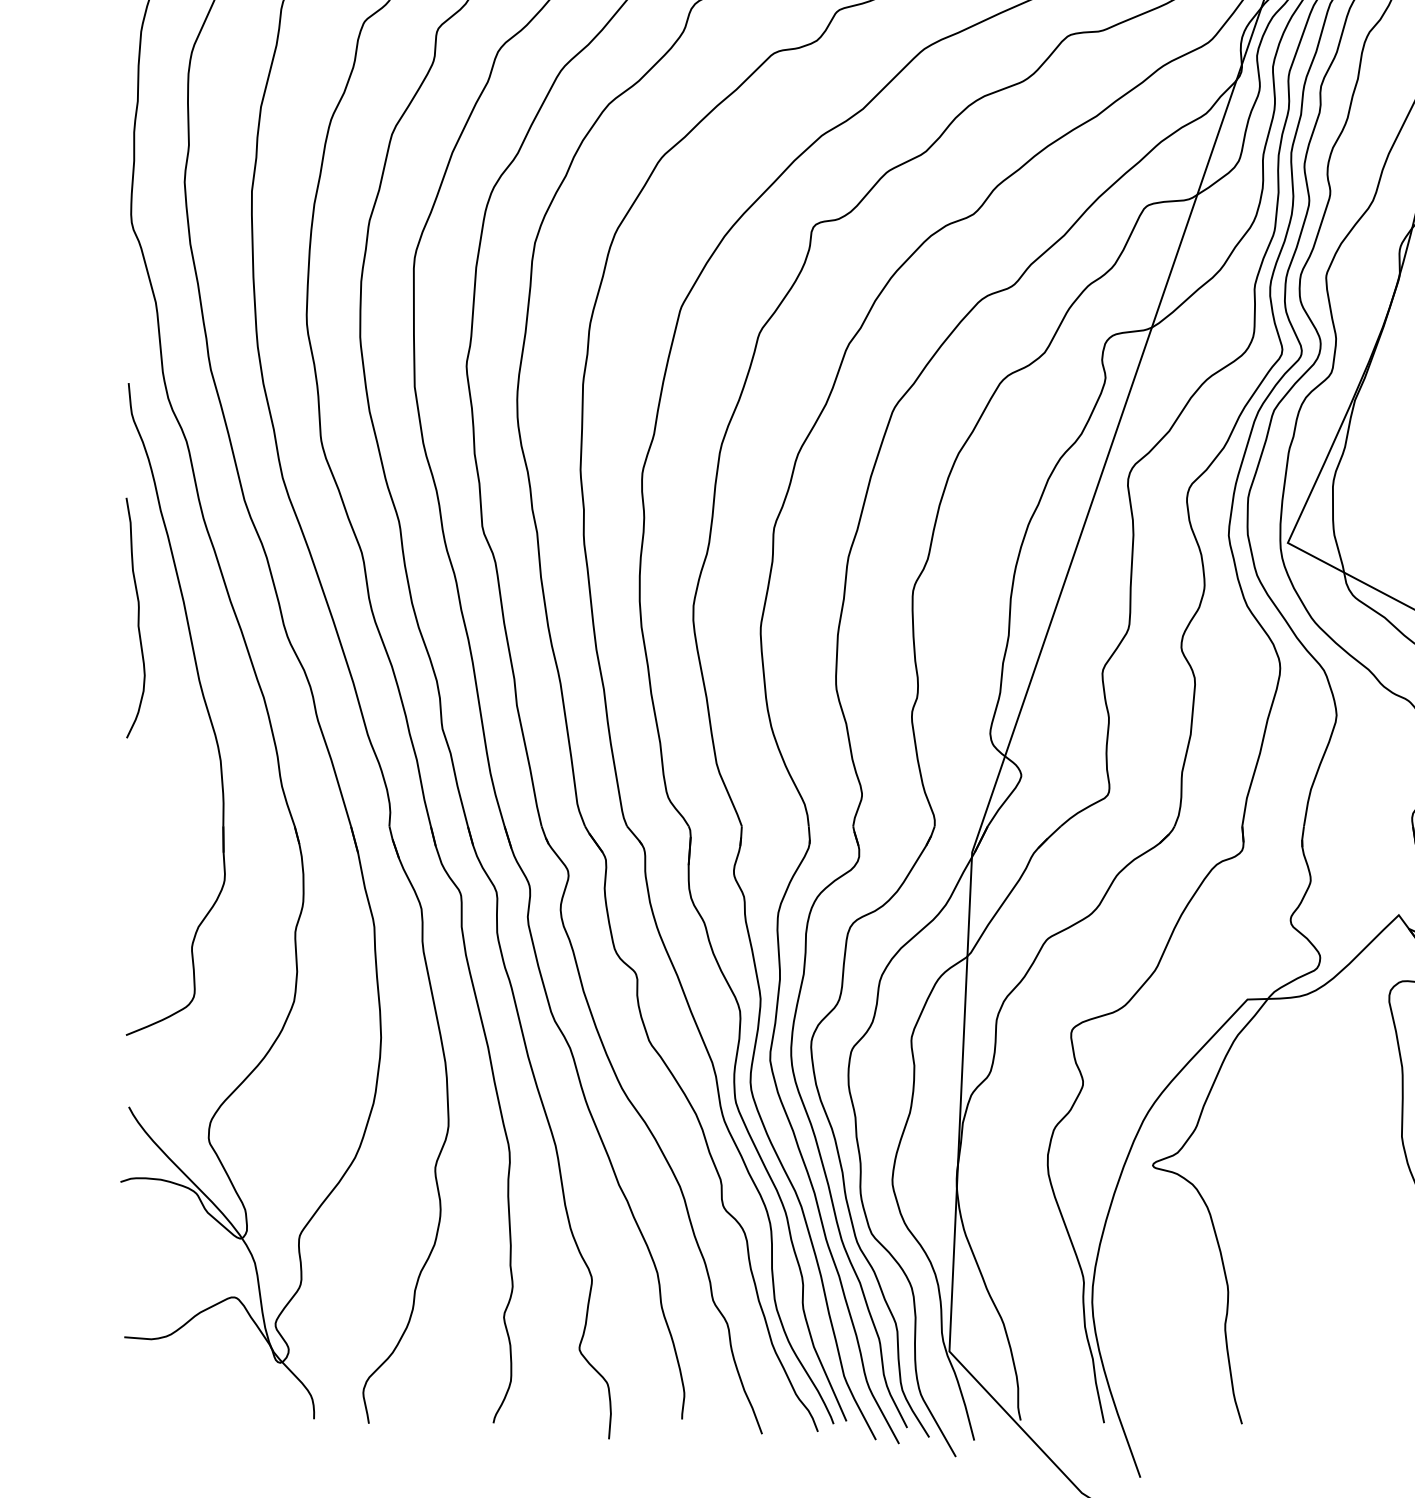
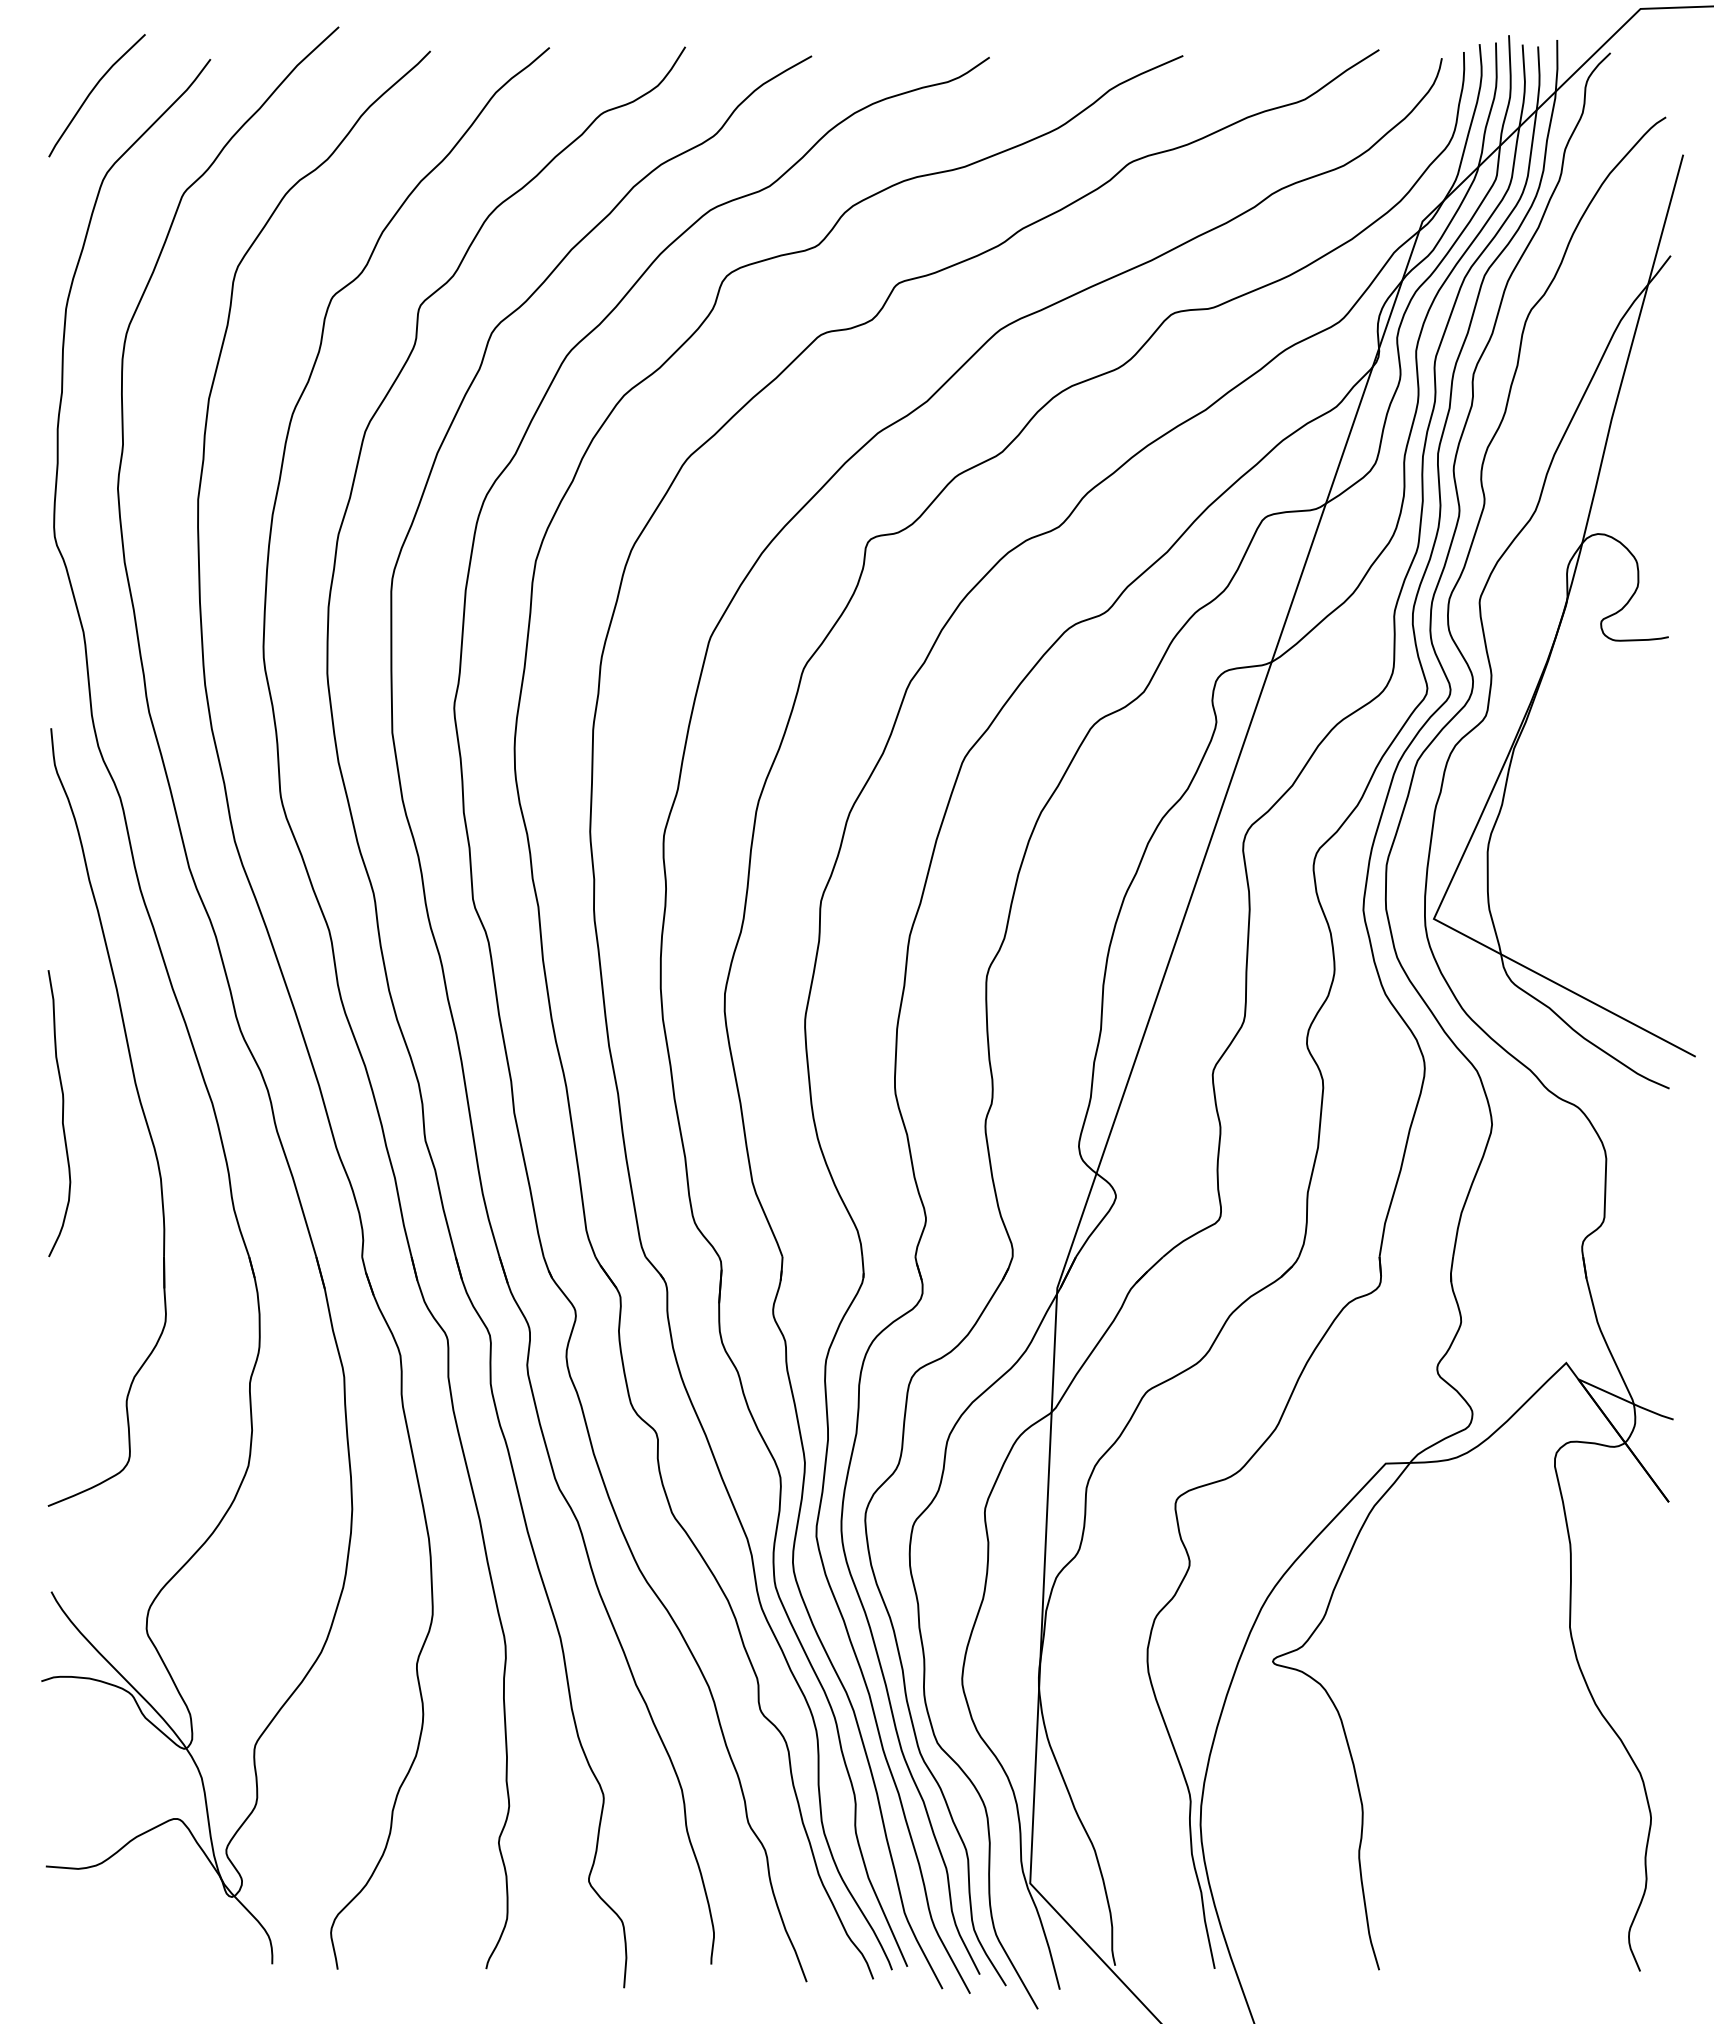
curve: (138, 618) -> (62, 1113), moved

